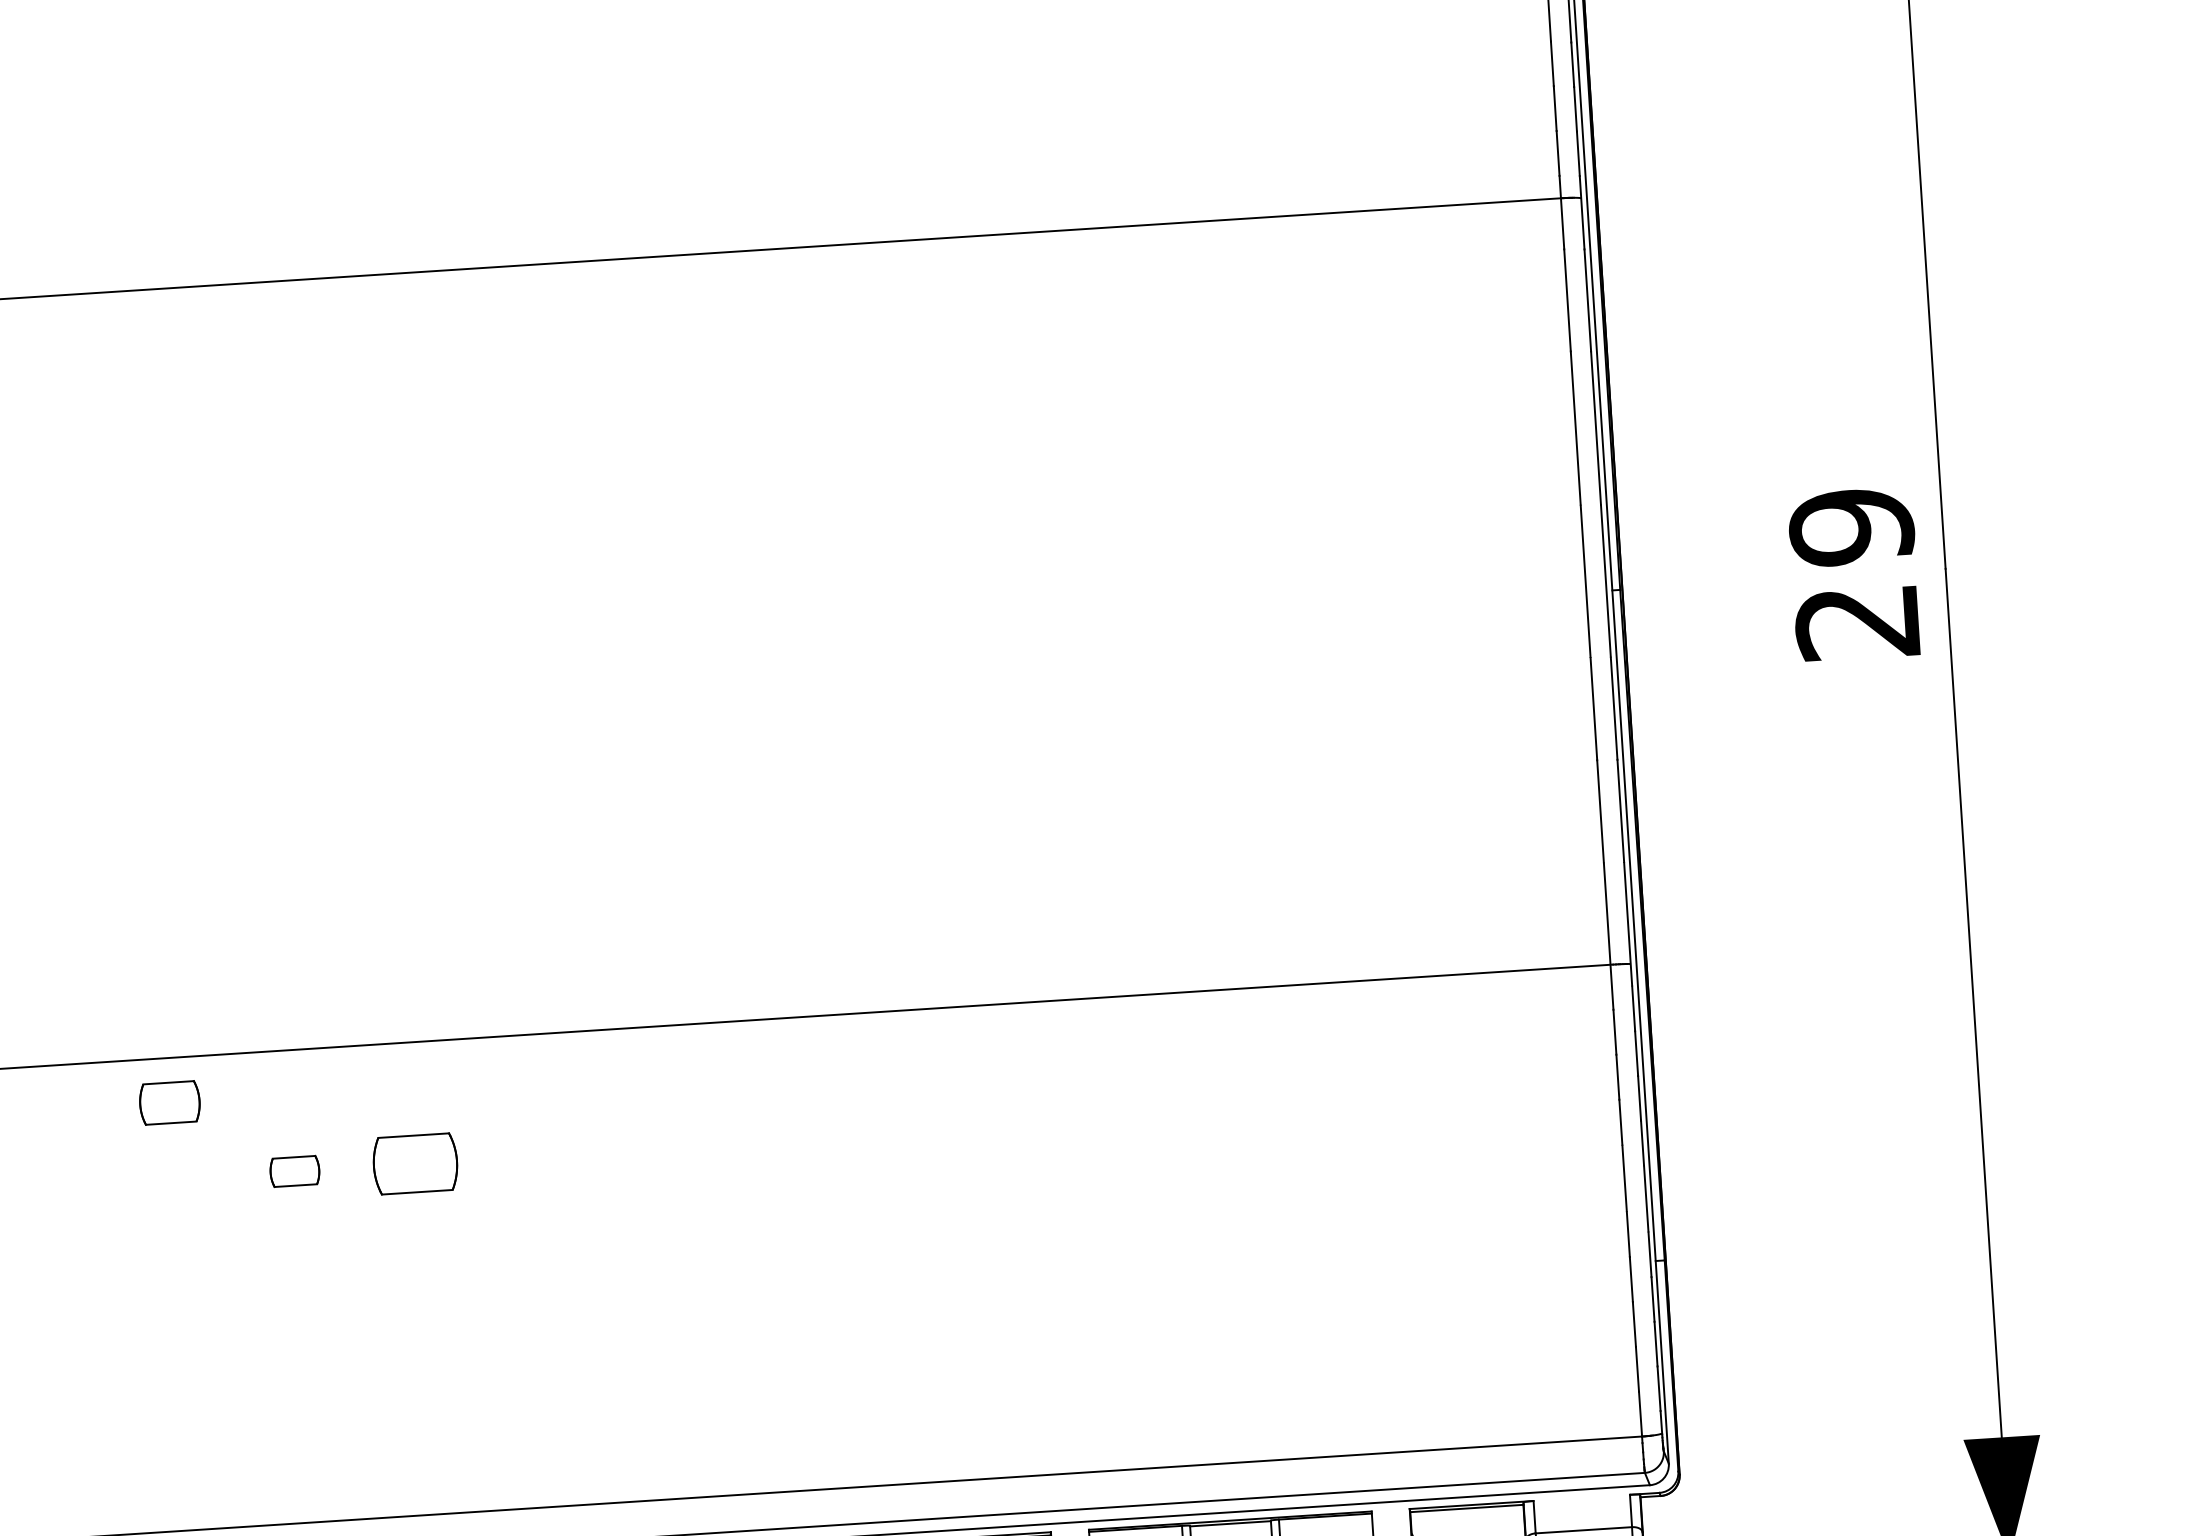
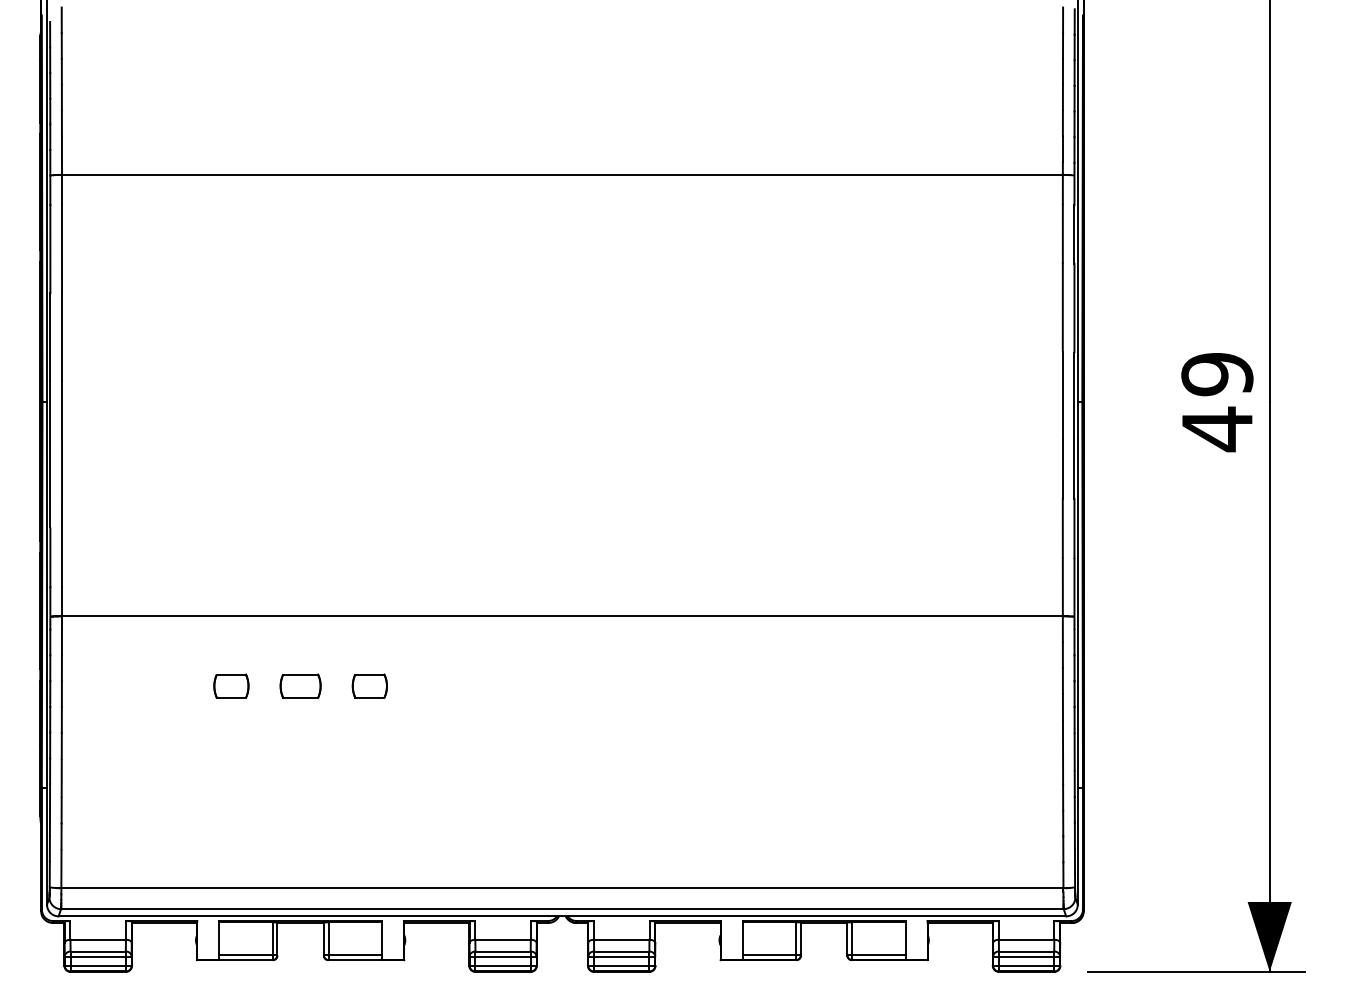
text: (1856, 623) -> (1216, 429), 29 -> 49
part: (169, 1101) -> (231, 685), moved
part: (414, 1162) -> (369, 685), size x0.71
part: (294, 1170) -> (300, 685), size x1.43

